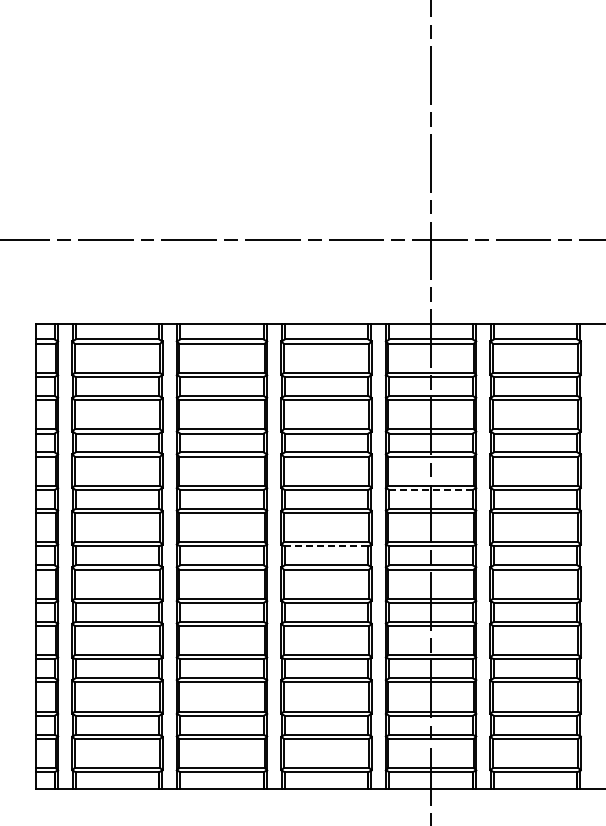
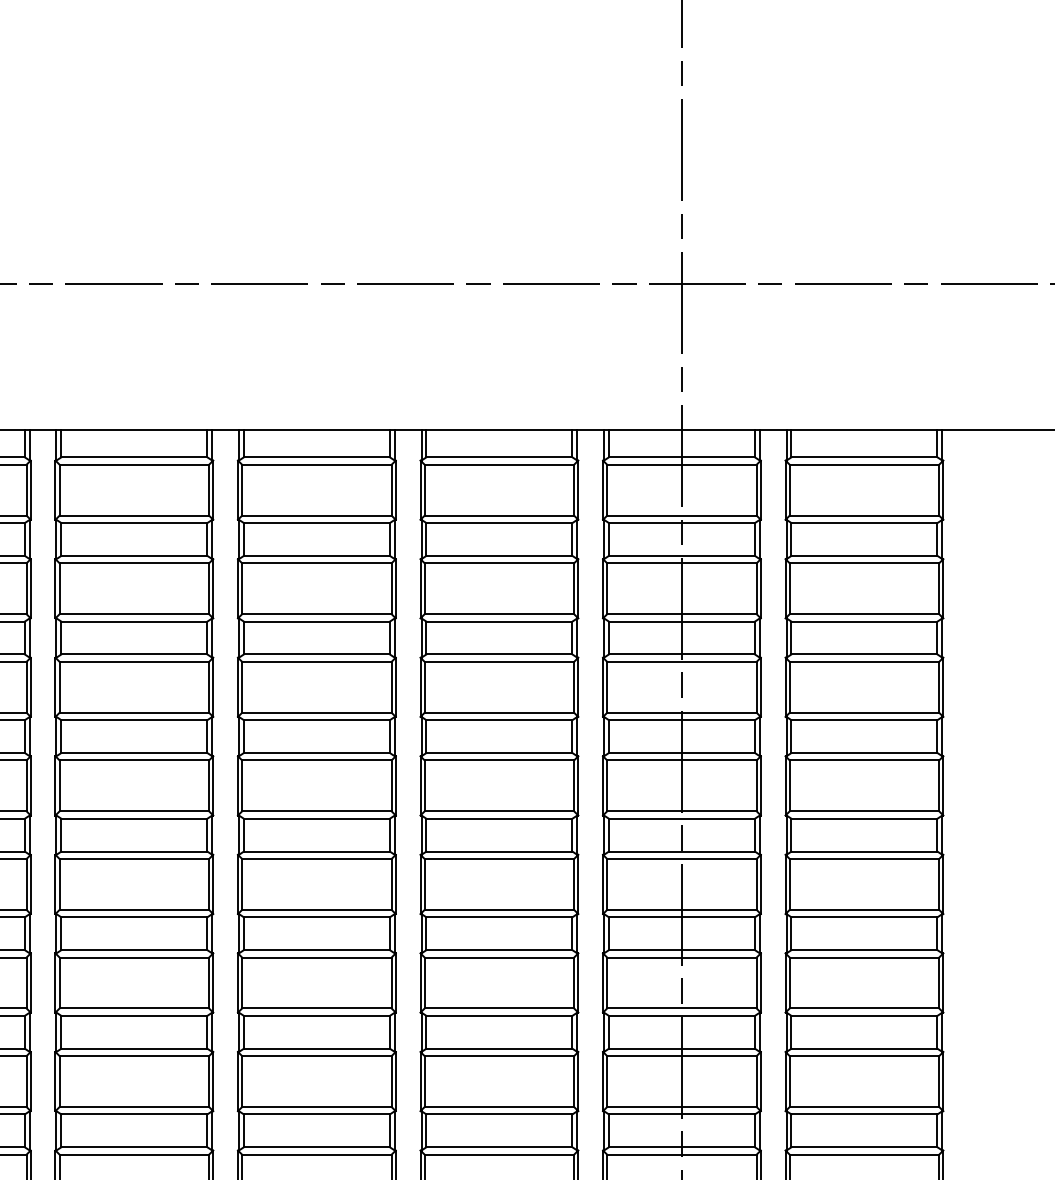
line: (431, 490) -> (682, 720), dashed -> solid
line: (326, 546) -> (499, 818), dashed -> solid

